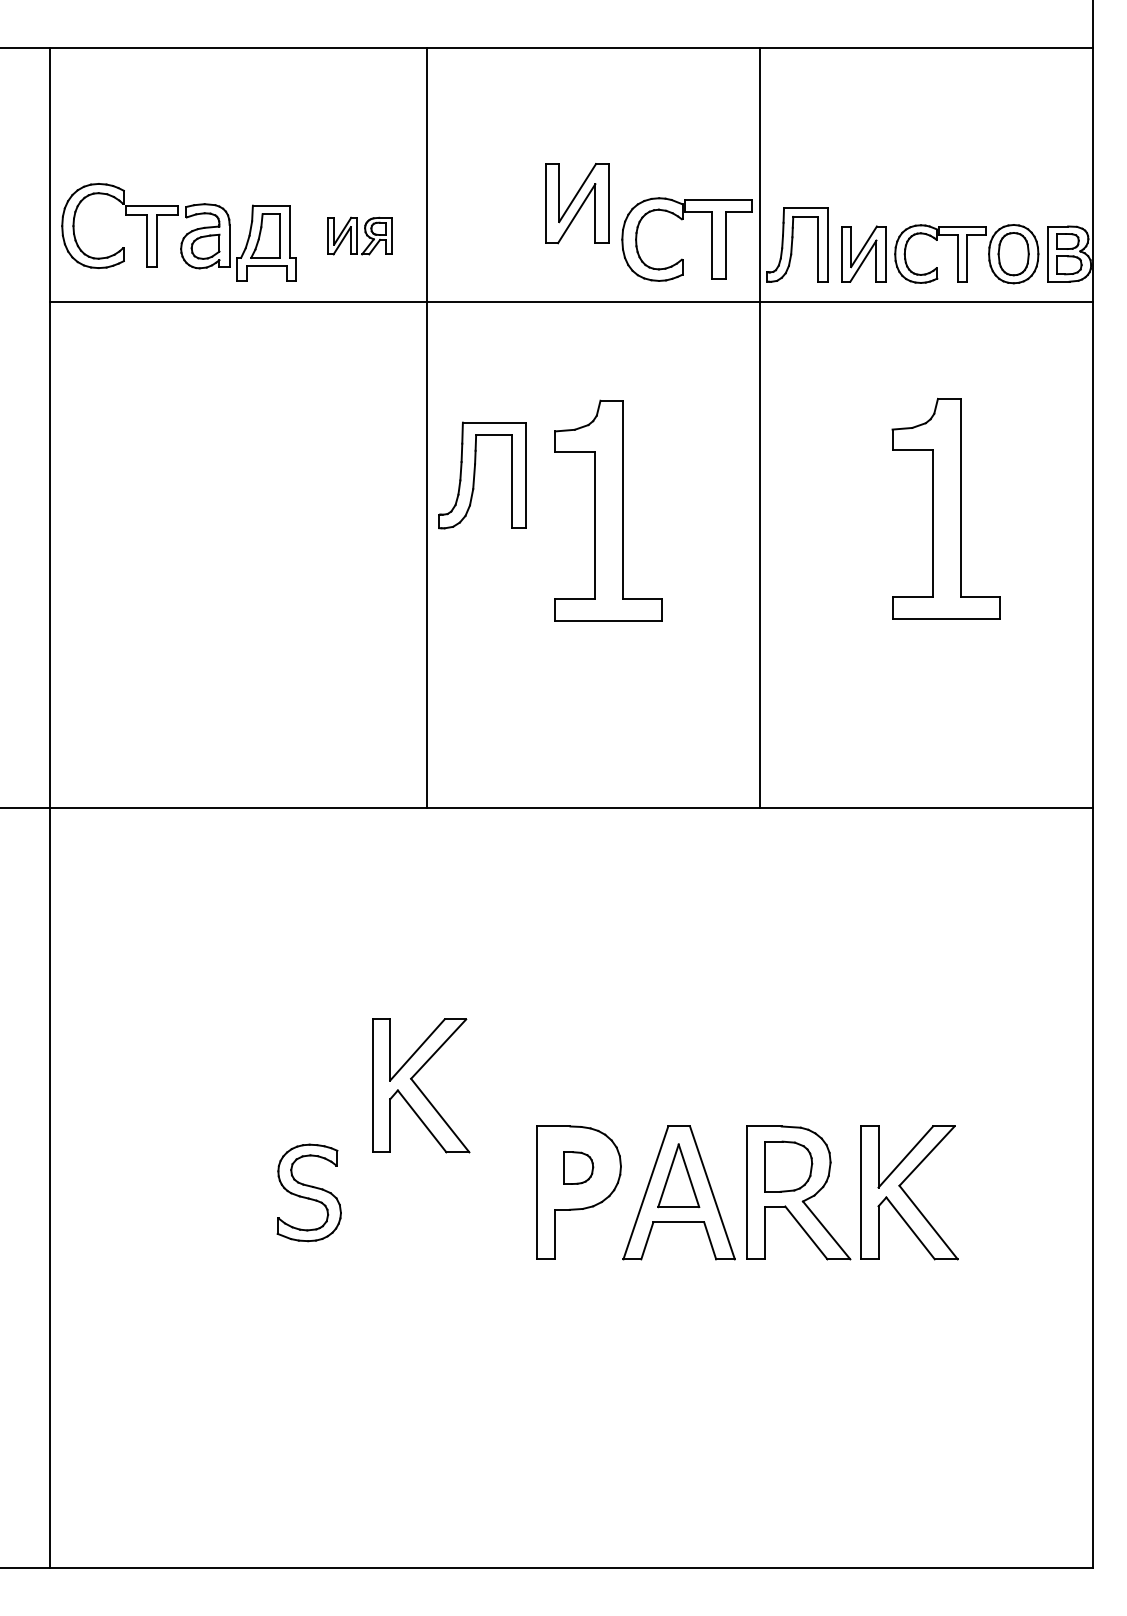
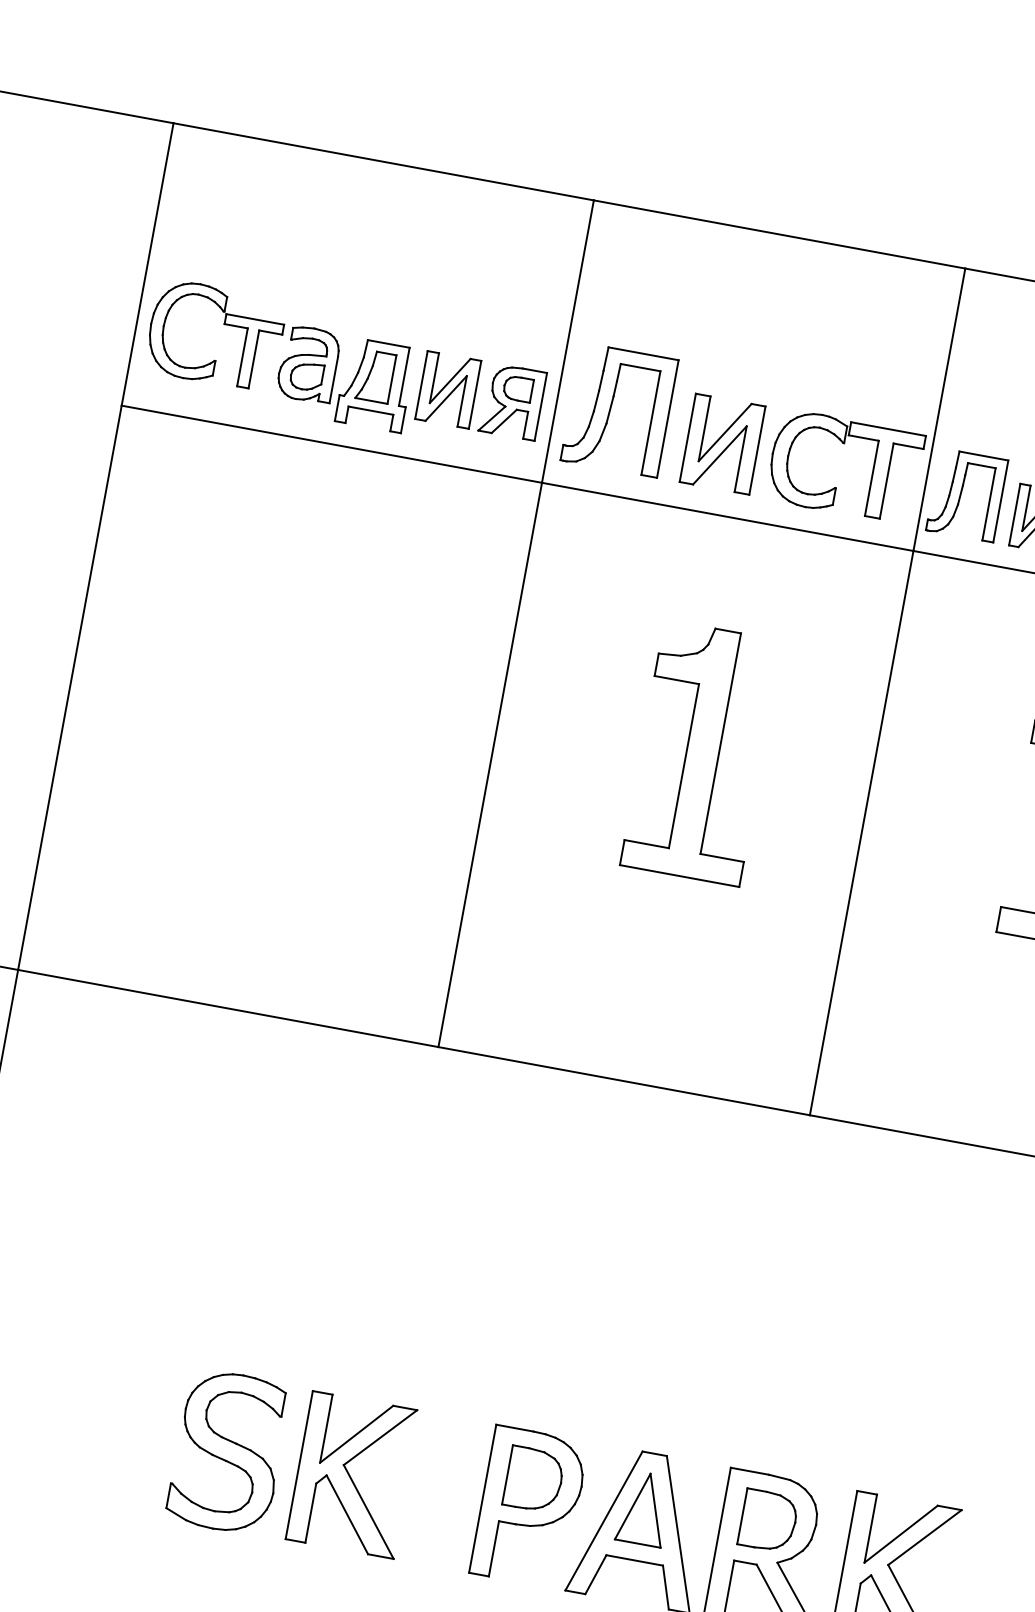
part: (577, 203) -> (722, 444), moved
part: (360, 235) -> (481, 395), size x1.67
part: (475, 475) -> (611, 408), moved
part: (421, 1085) -> (353, 1474), moved
part: (578, 1167) -> (534, 1478), size x1.67
part: (309, 1192) -> (229, 1451), size x1.43

